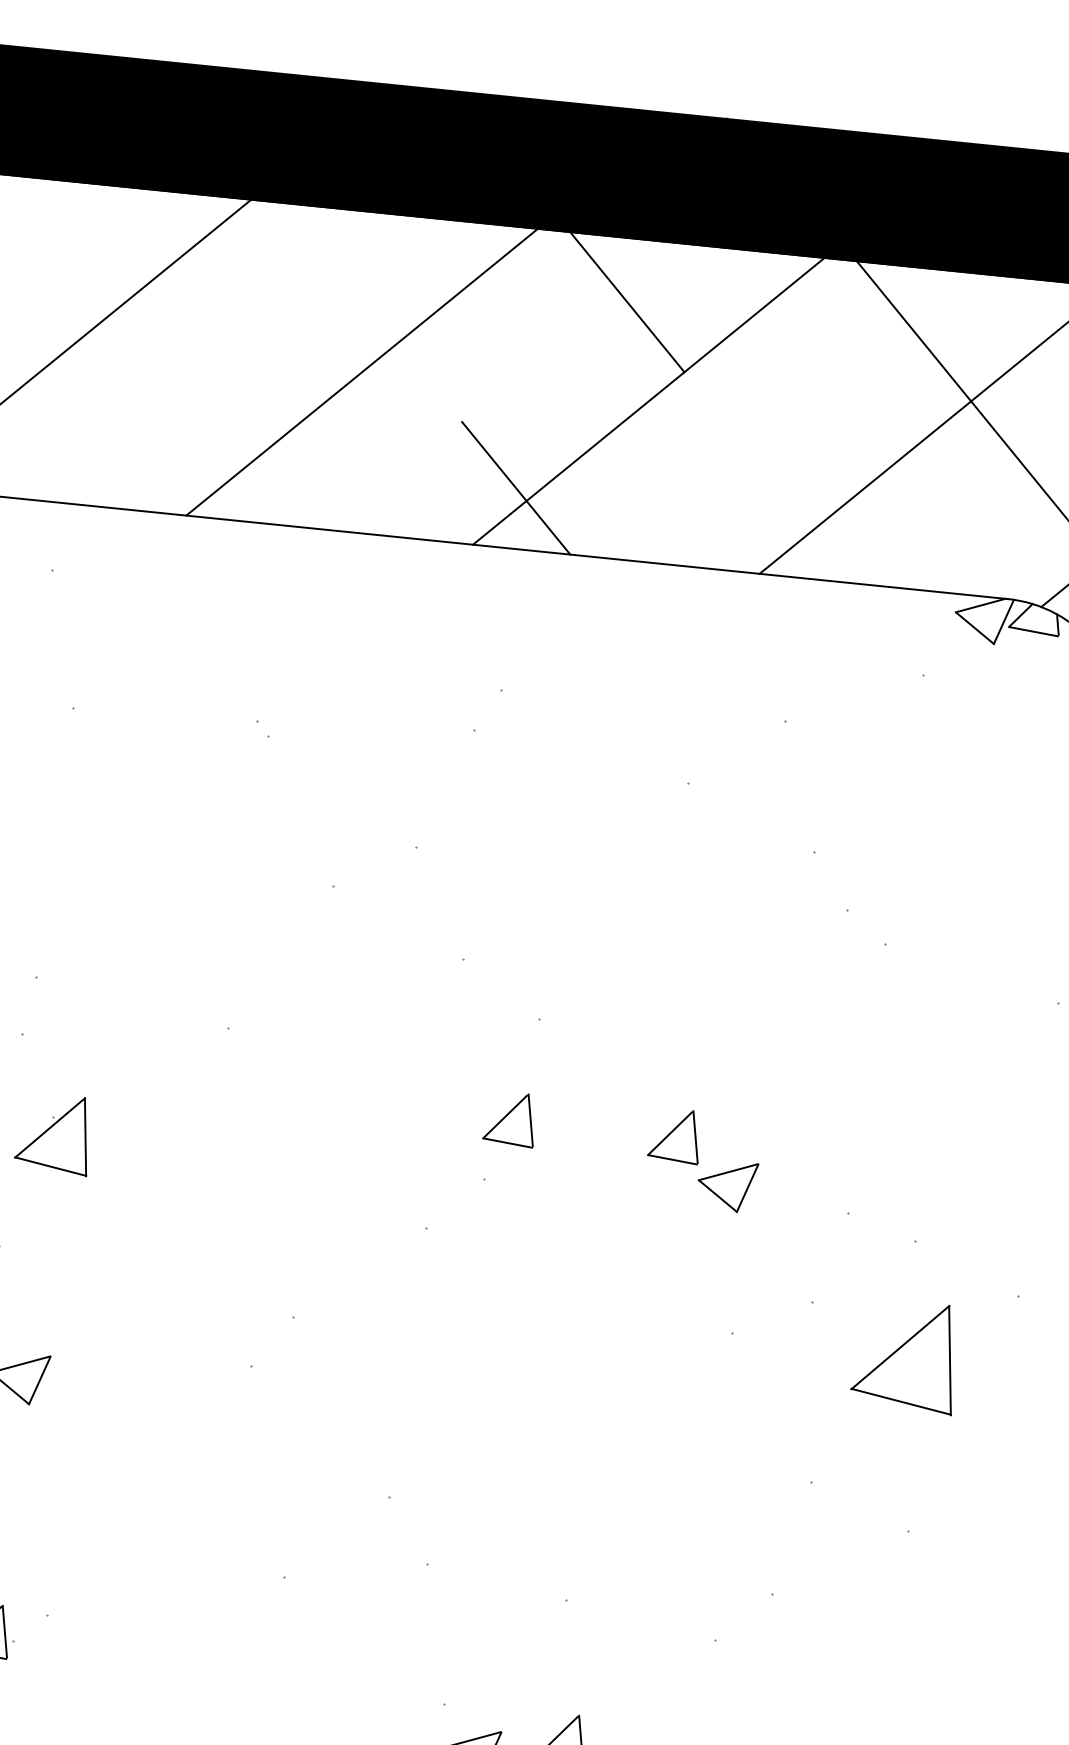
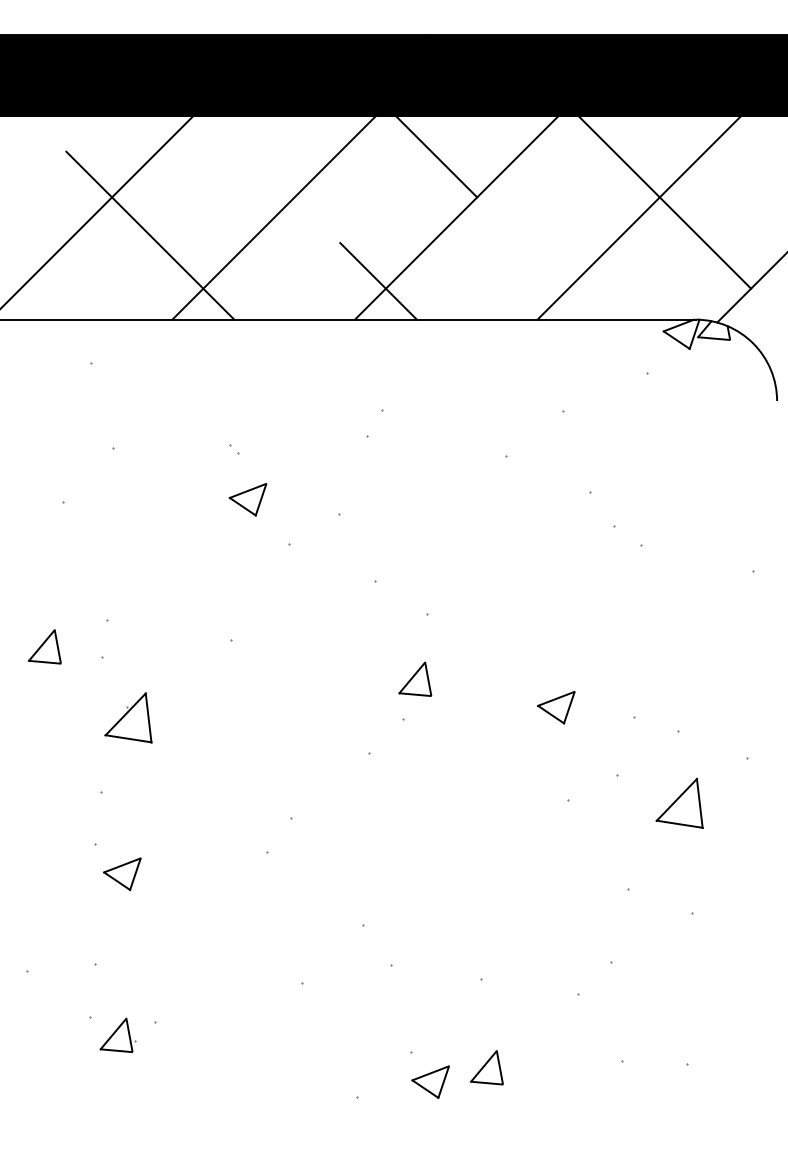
line: (165, 379) -> (150, 235), added
part: (275, 809) -> (247, 499), added
part: (675, 1134) -> (520, 678), removed
part: (905, 1356) -> (679, 803), size x0.71

